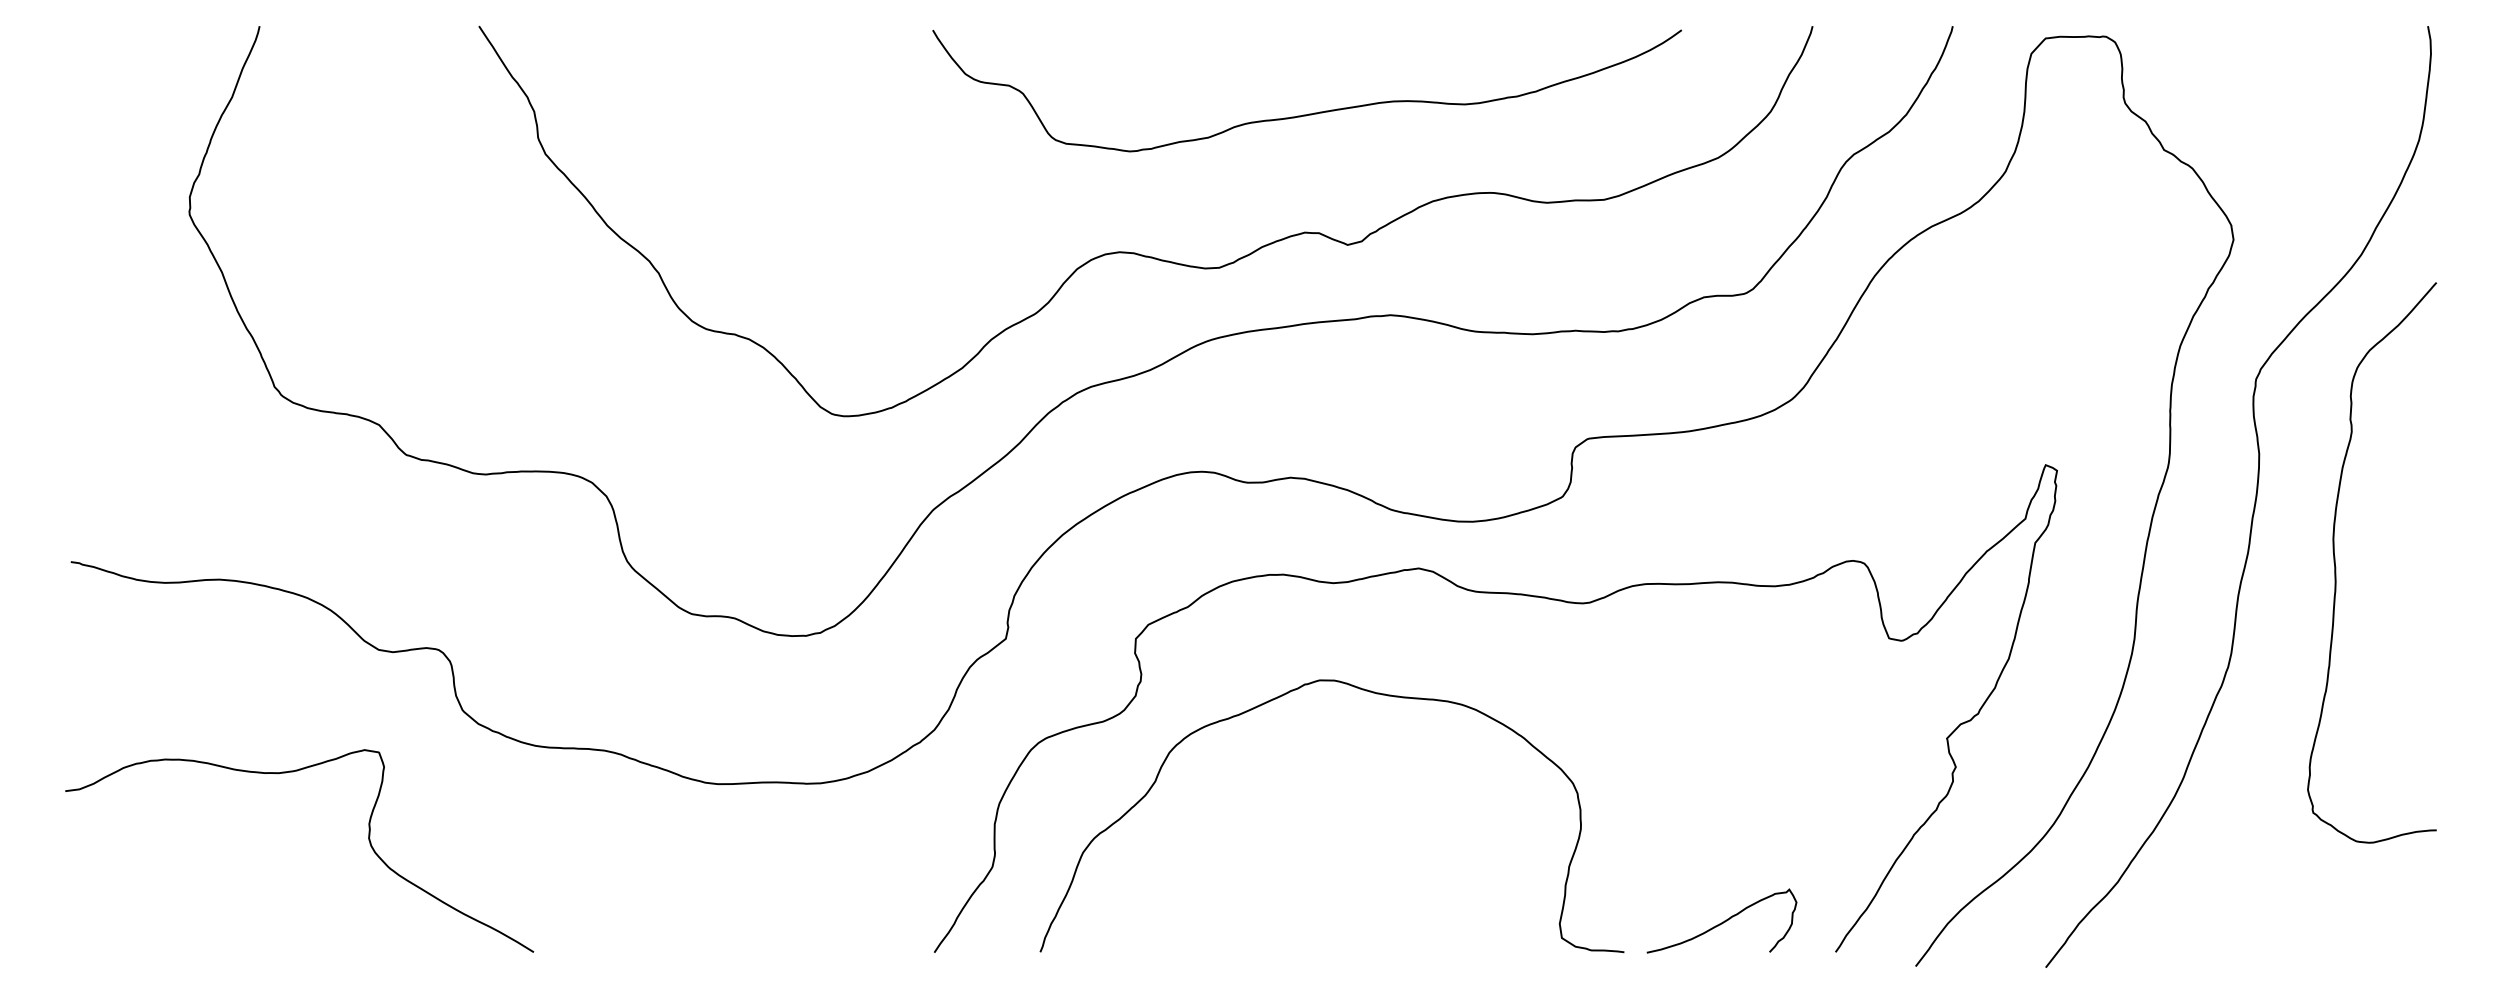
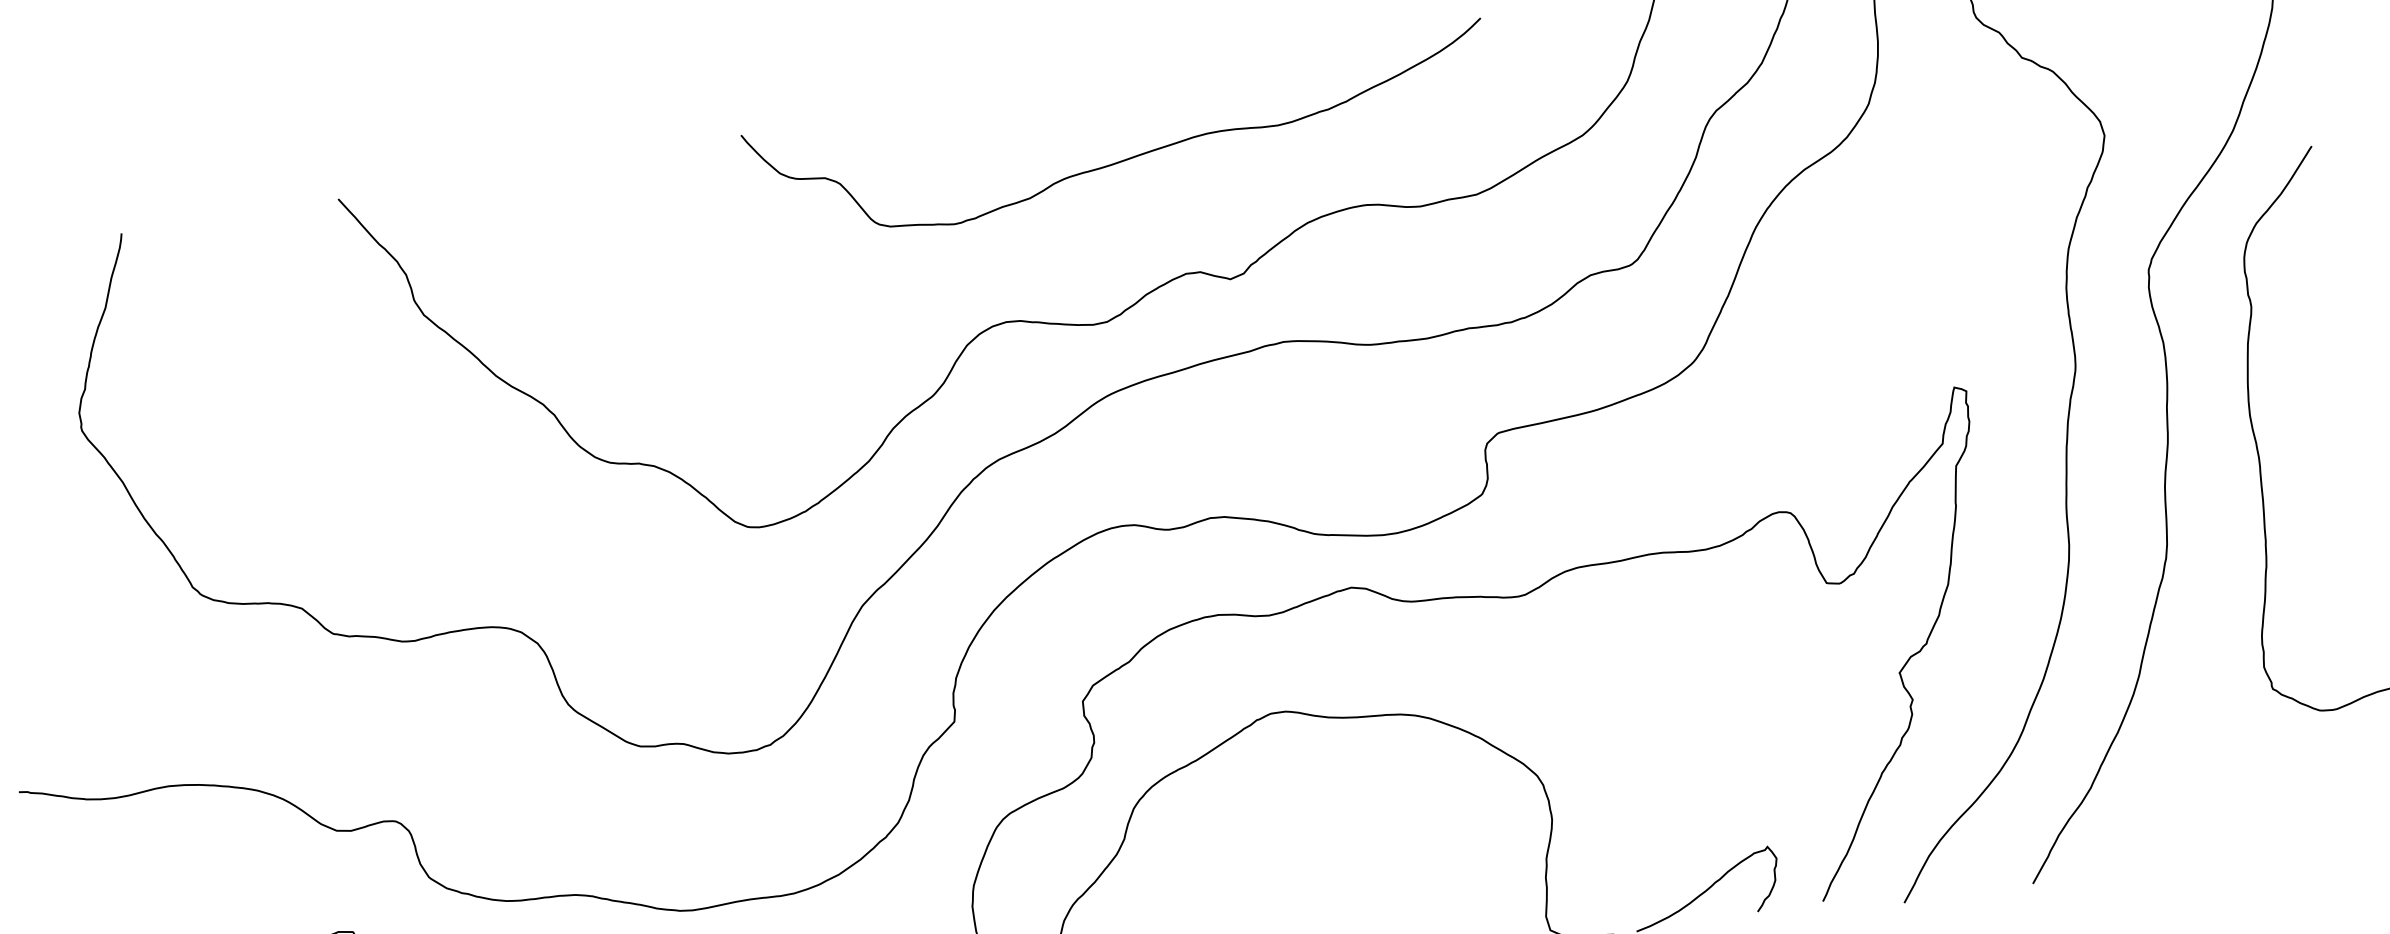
curve: (1309, 113) -> (1126, 158), moved

